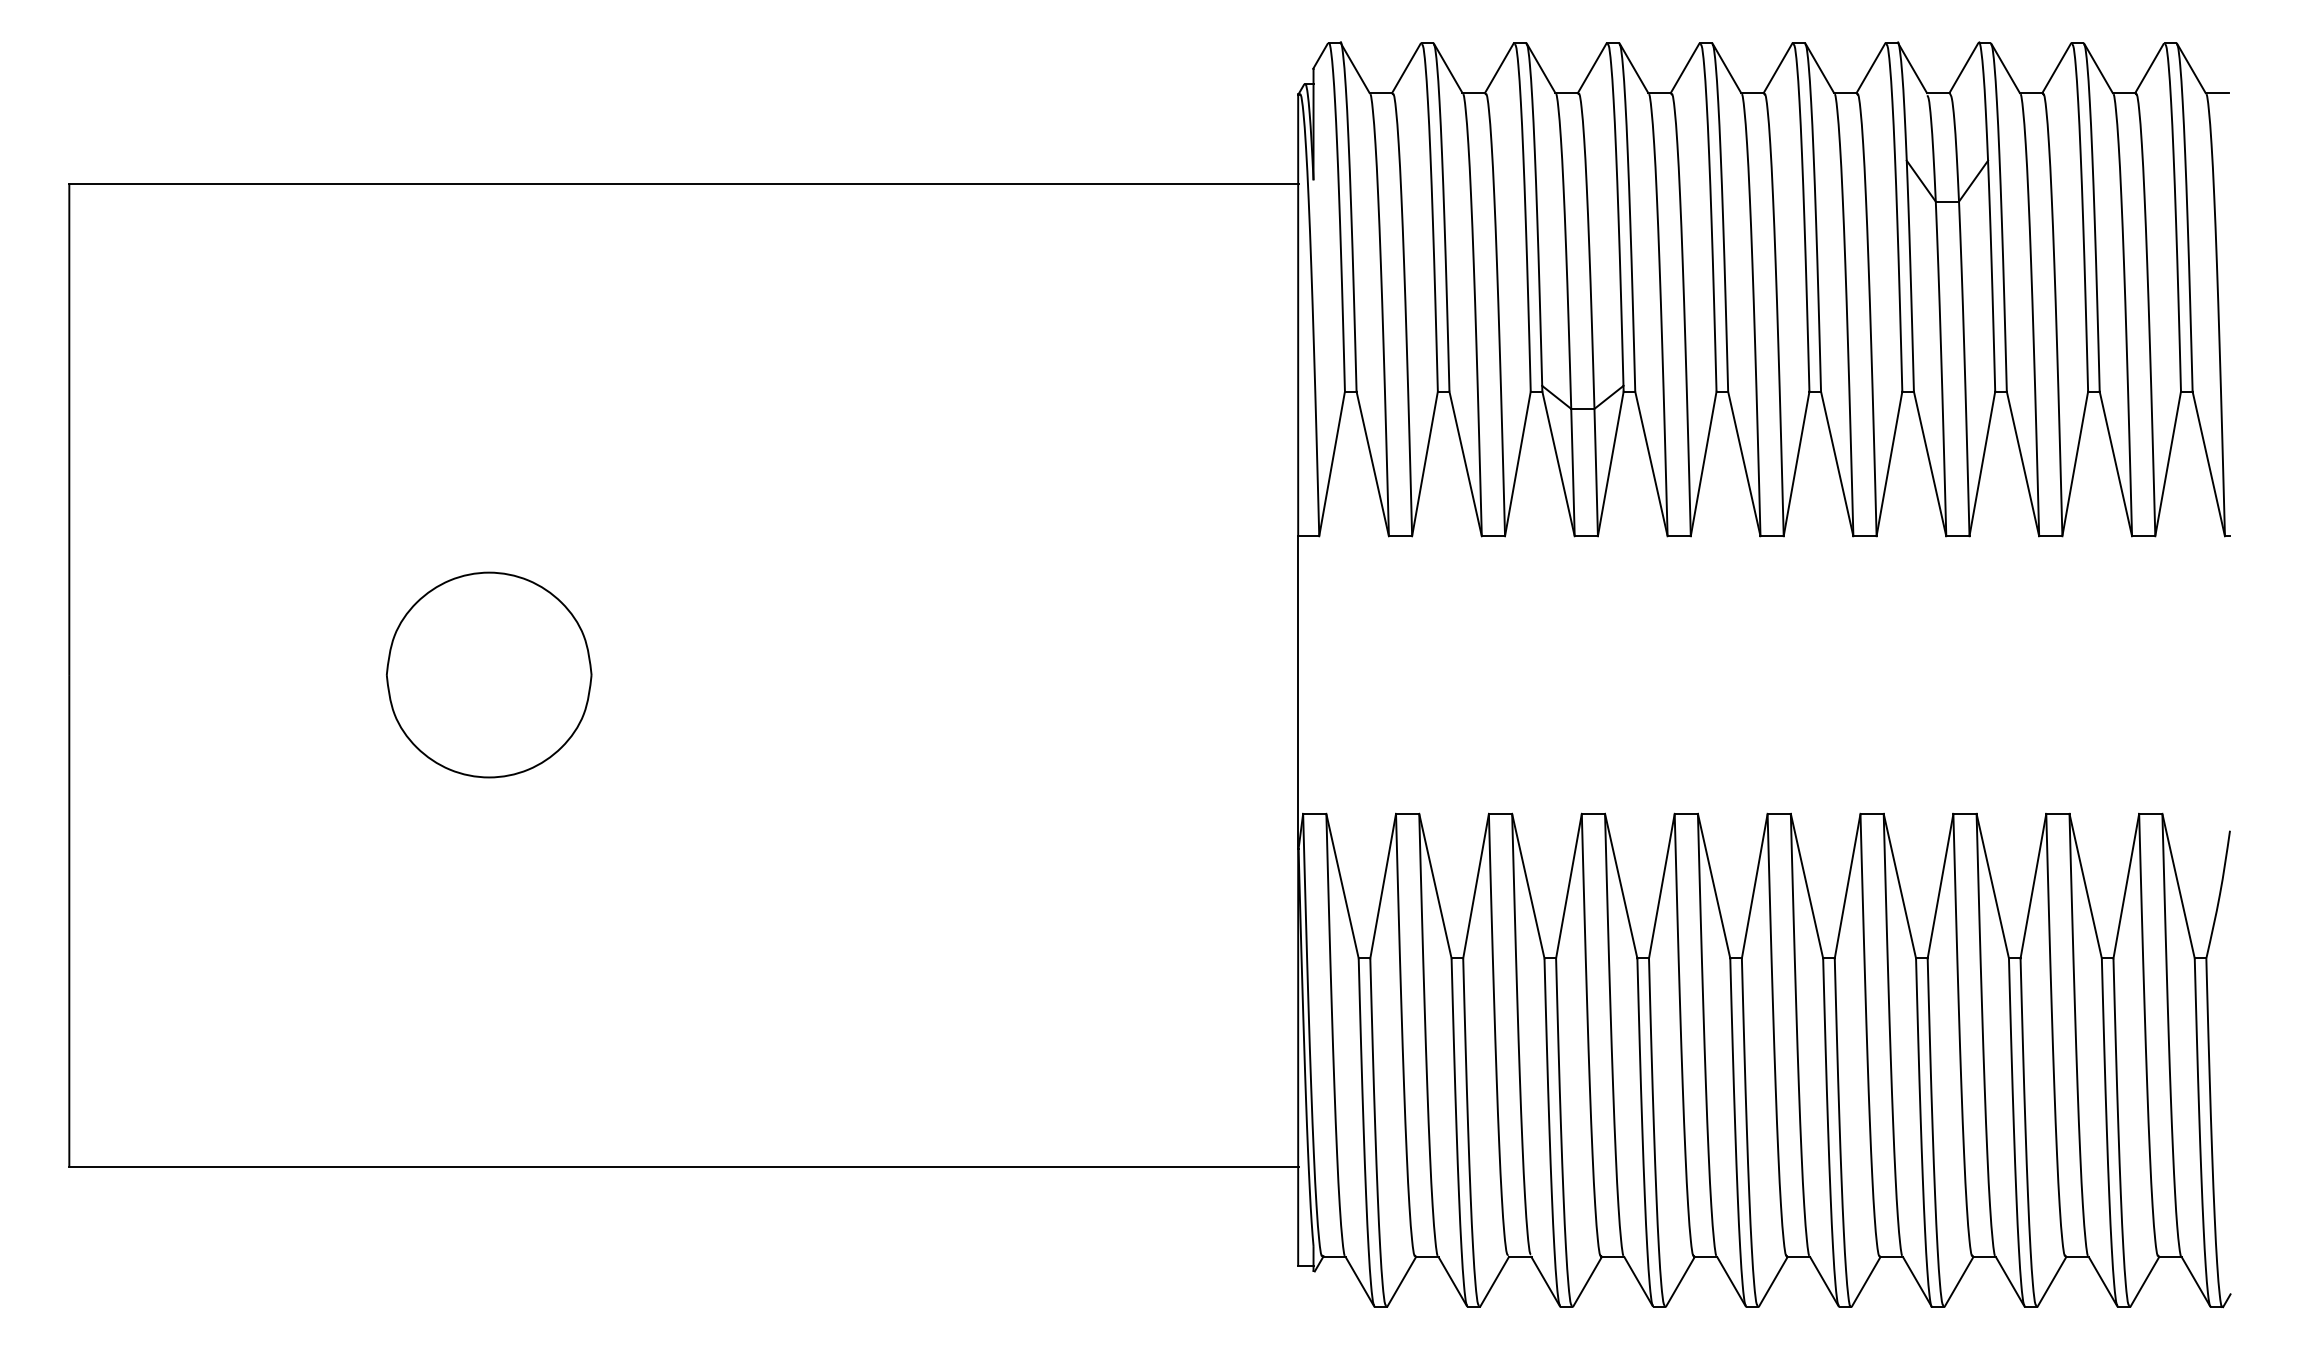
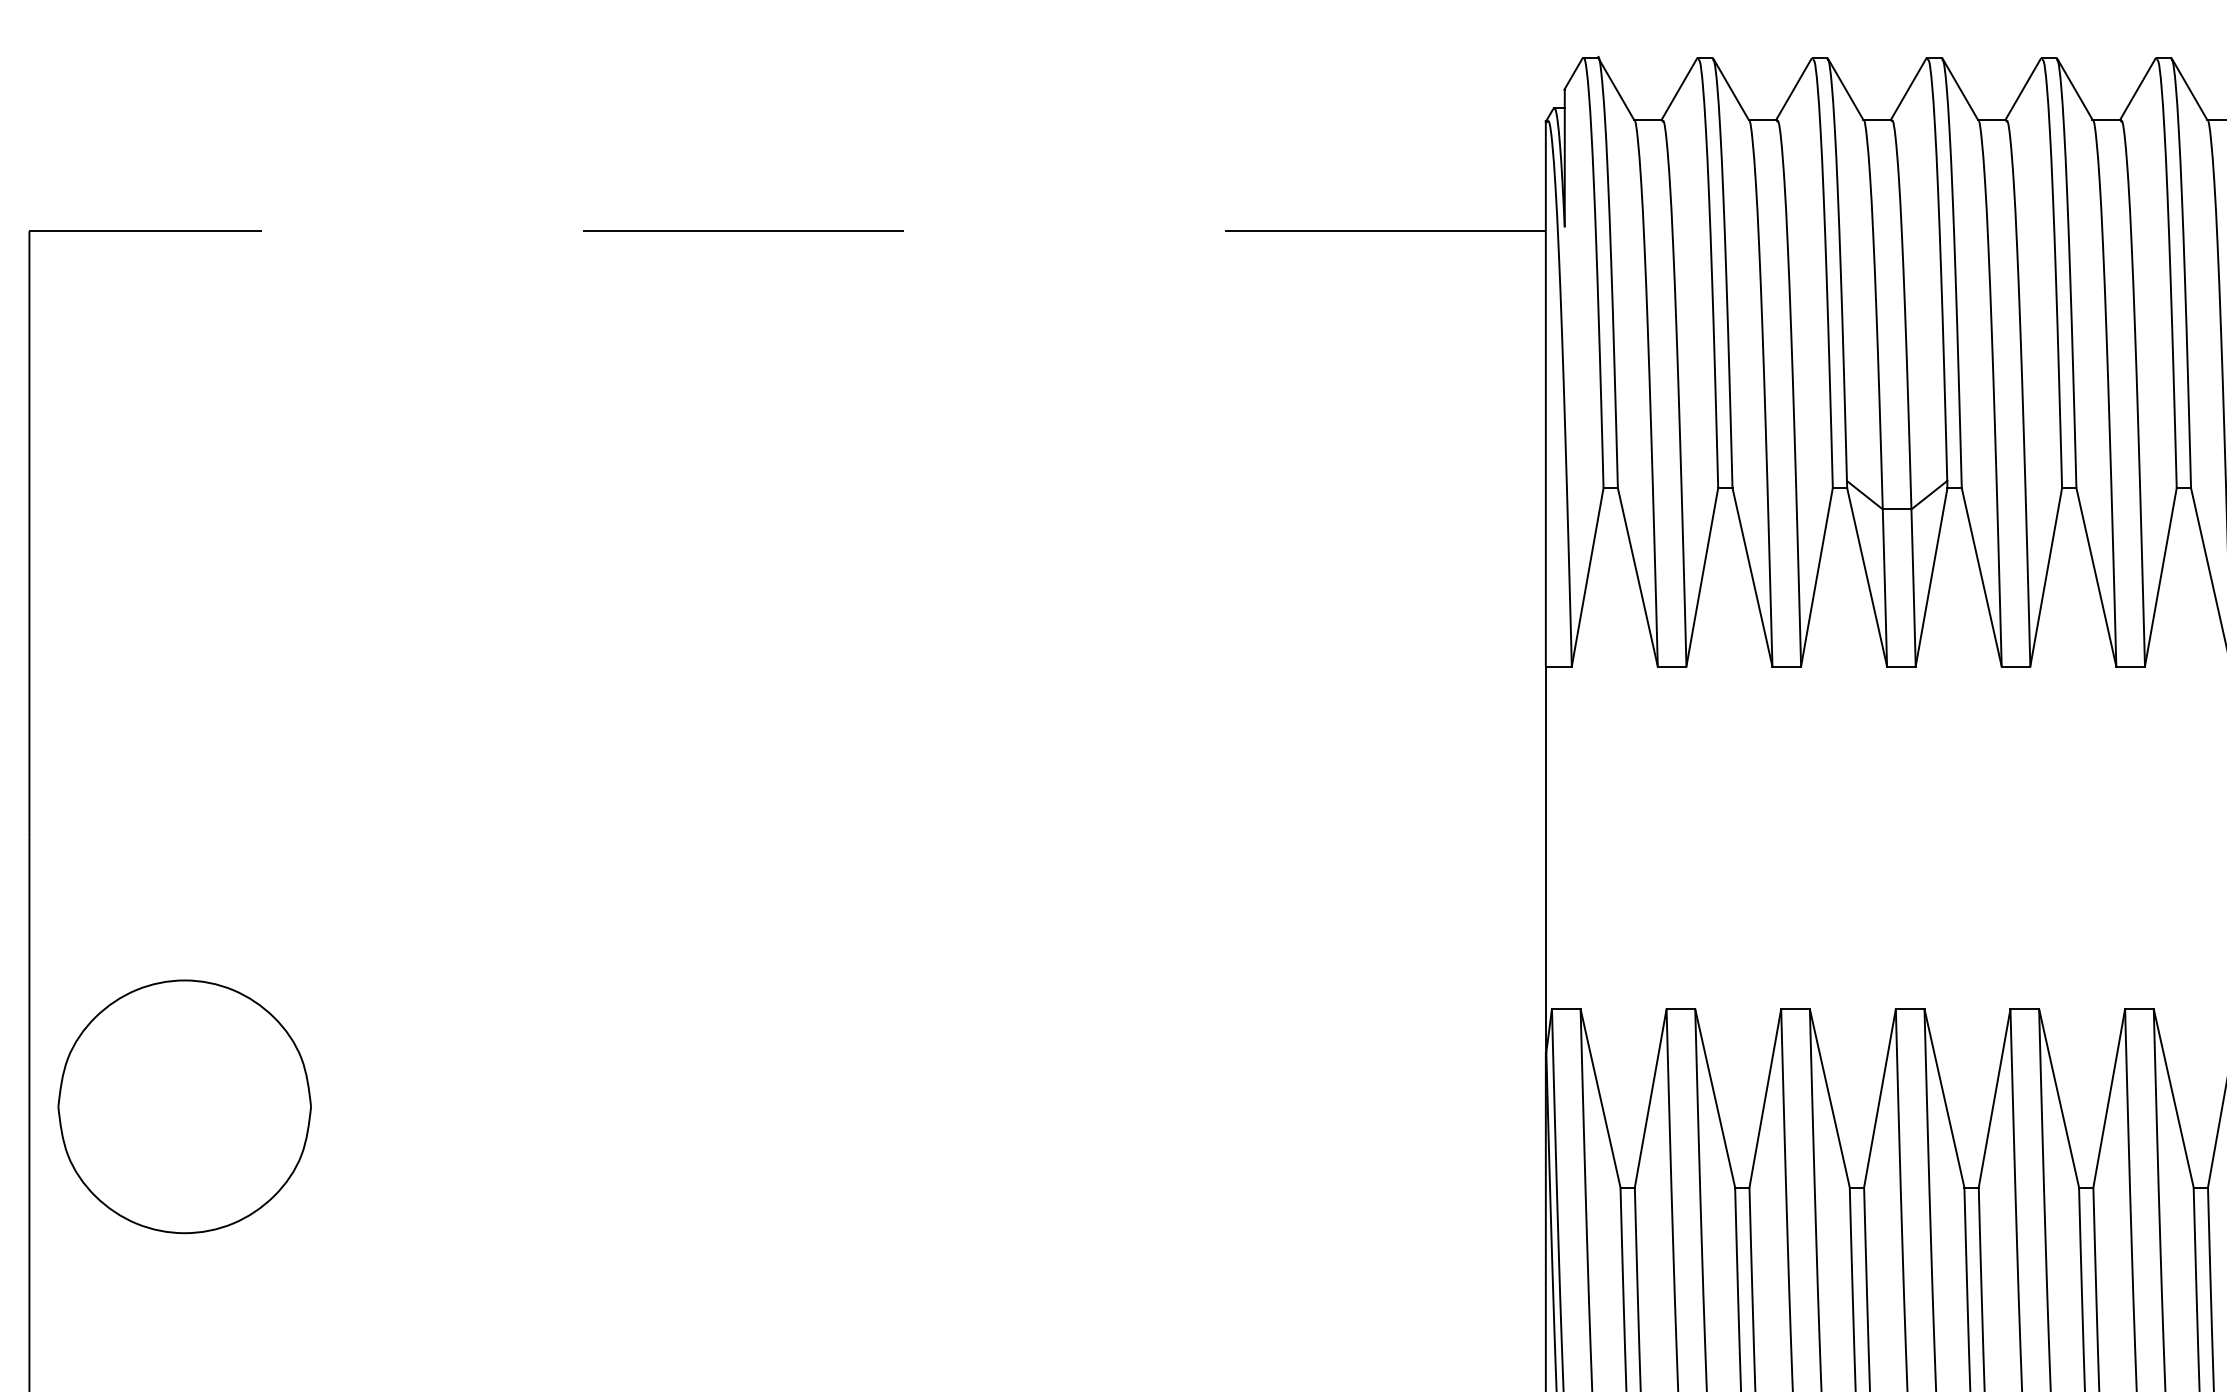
line: (683, 183) -> (787, 231), solid -> dashed
part: (489, 674) -> (185, 1106), moved

